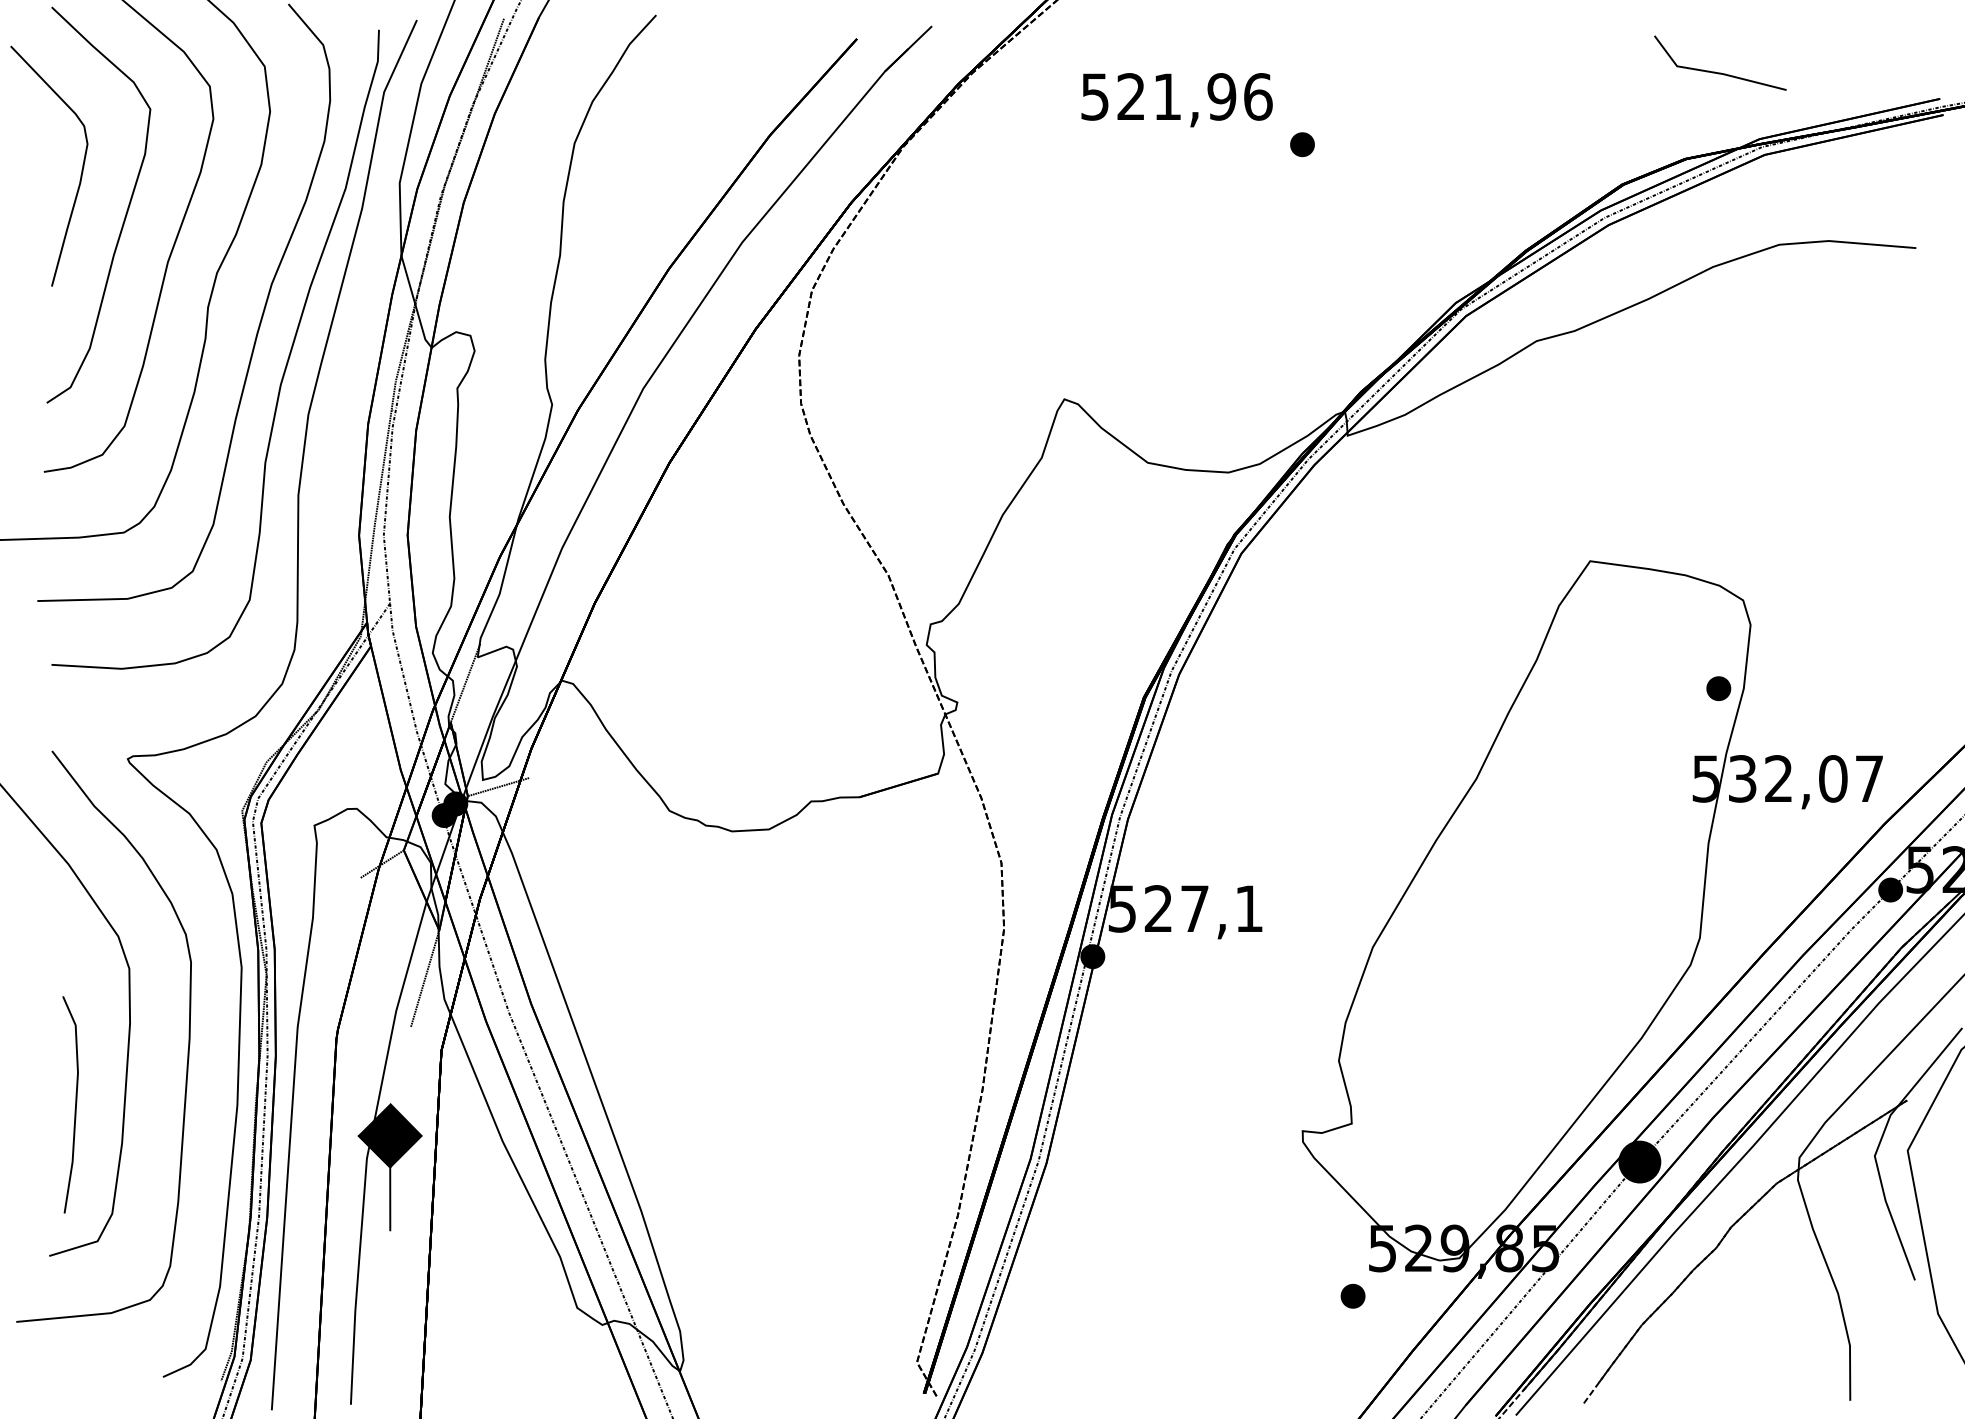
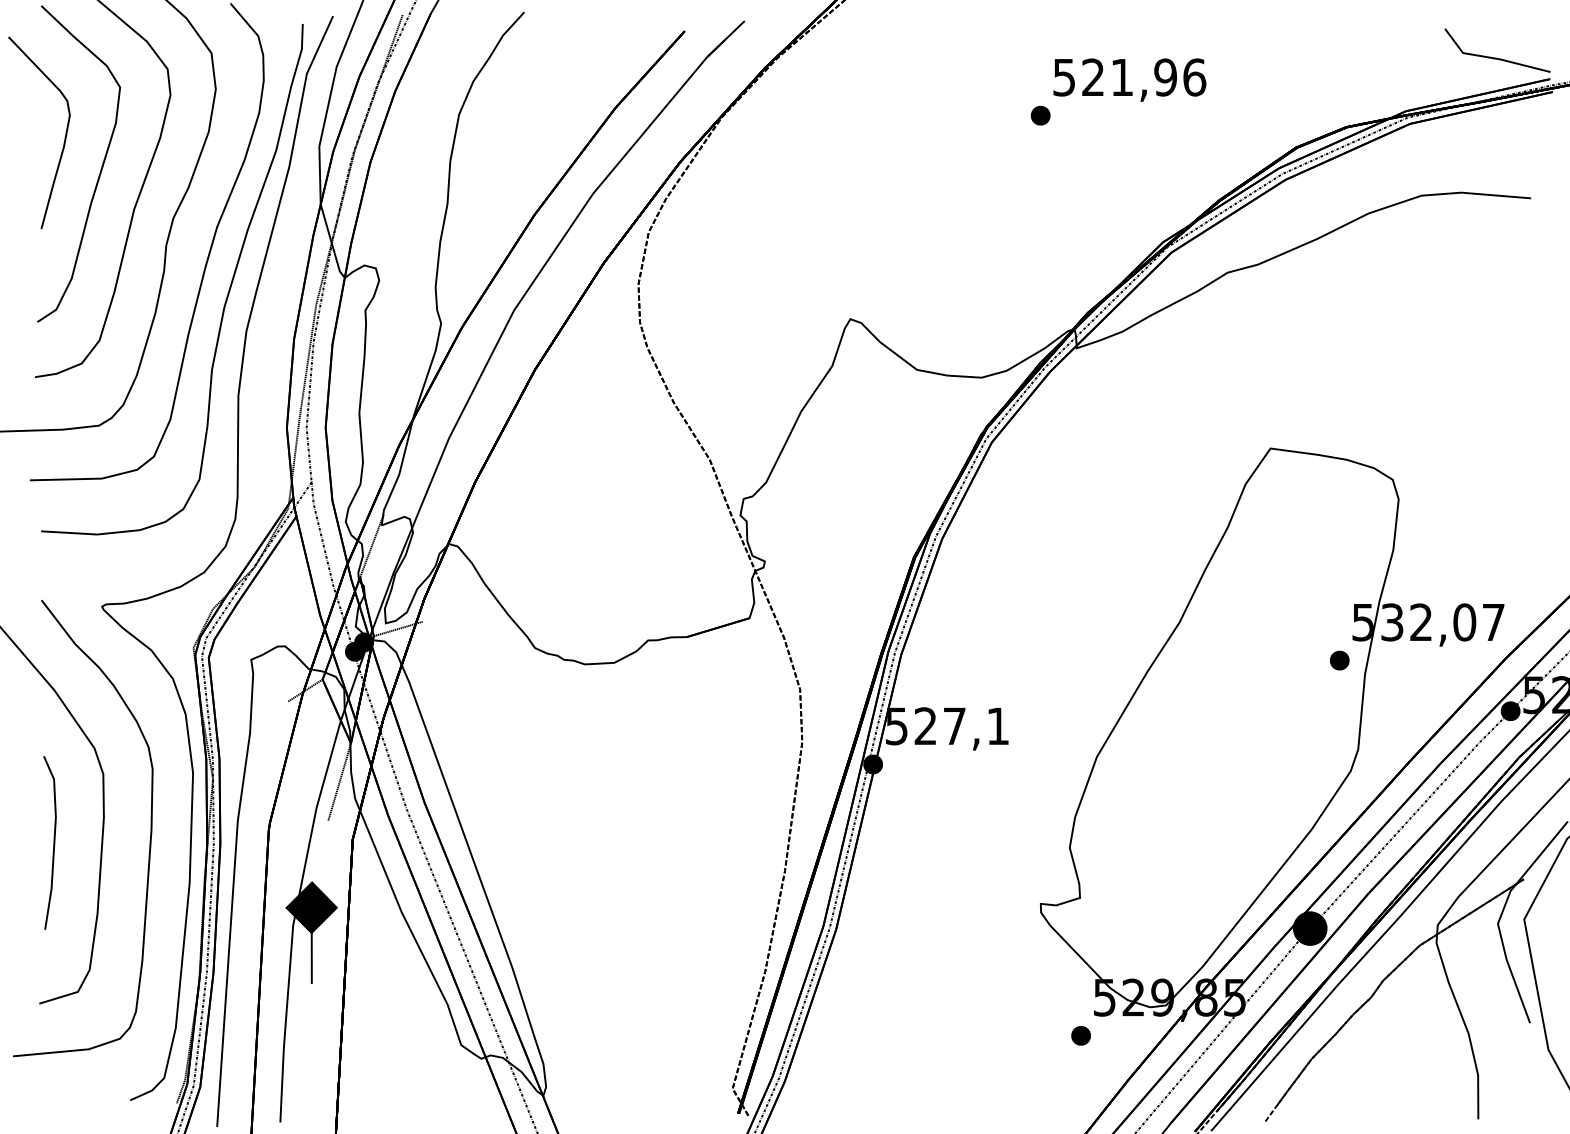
line: (1720, 72) -> (1497, 58), moved
text: (1176, 100) -> (1129, 80), moved
part: (1718, 688) -> (1339, 660), moved
line: (75, 1104) -> (53, 842), moved

